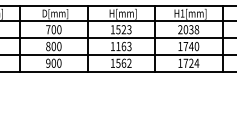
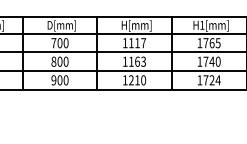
text: (123, 29) -> (137, 42), 1523 -> 1117
text: (188, 29) -> (208, 42), 2038 -> 1765
text: (123, 62) -> (137, 79), 1562 -> 1210

